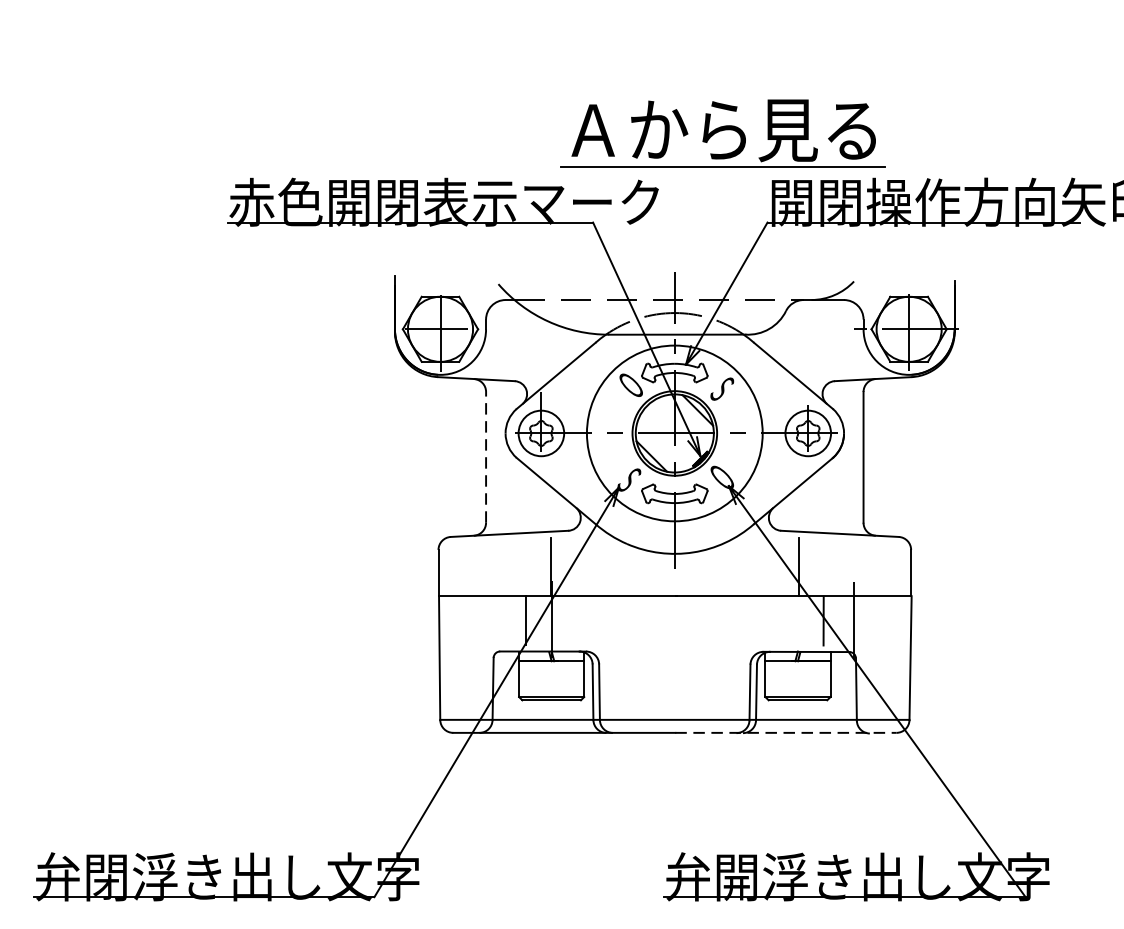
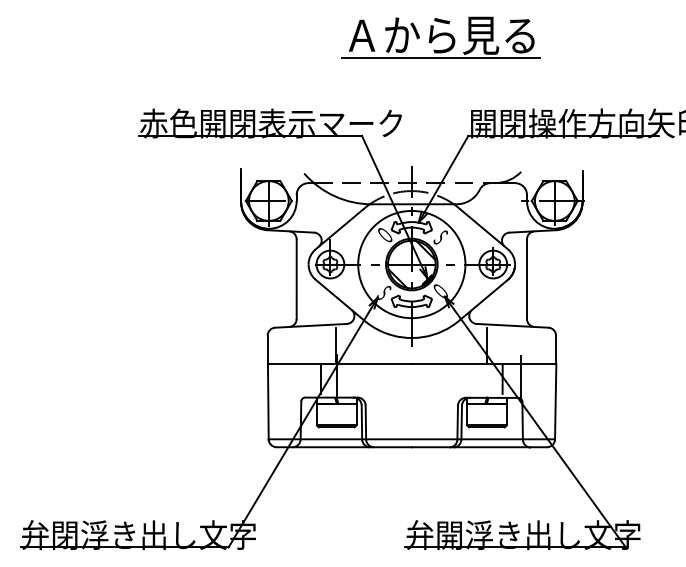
part: (721, 133) -> (440, 37), moved
line: (485, 457) -> (296, 279), dashed -> solid
line: (787, 733) -> (480, 447), dashed -> solid

